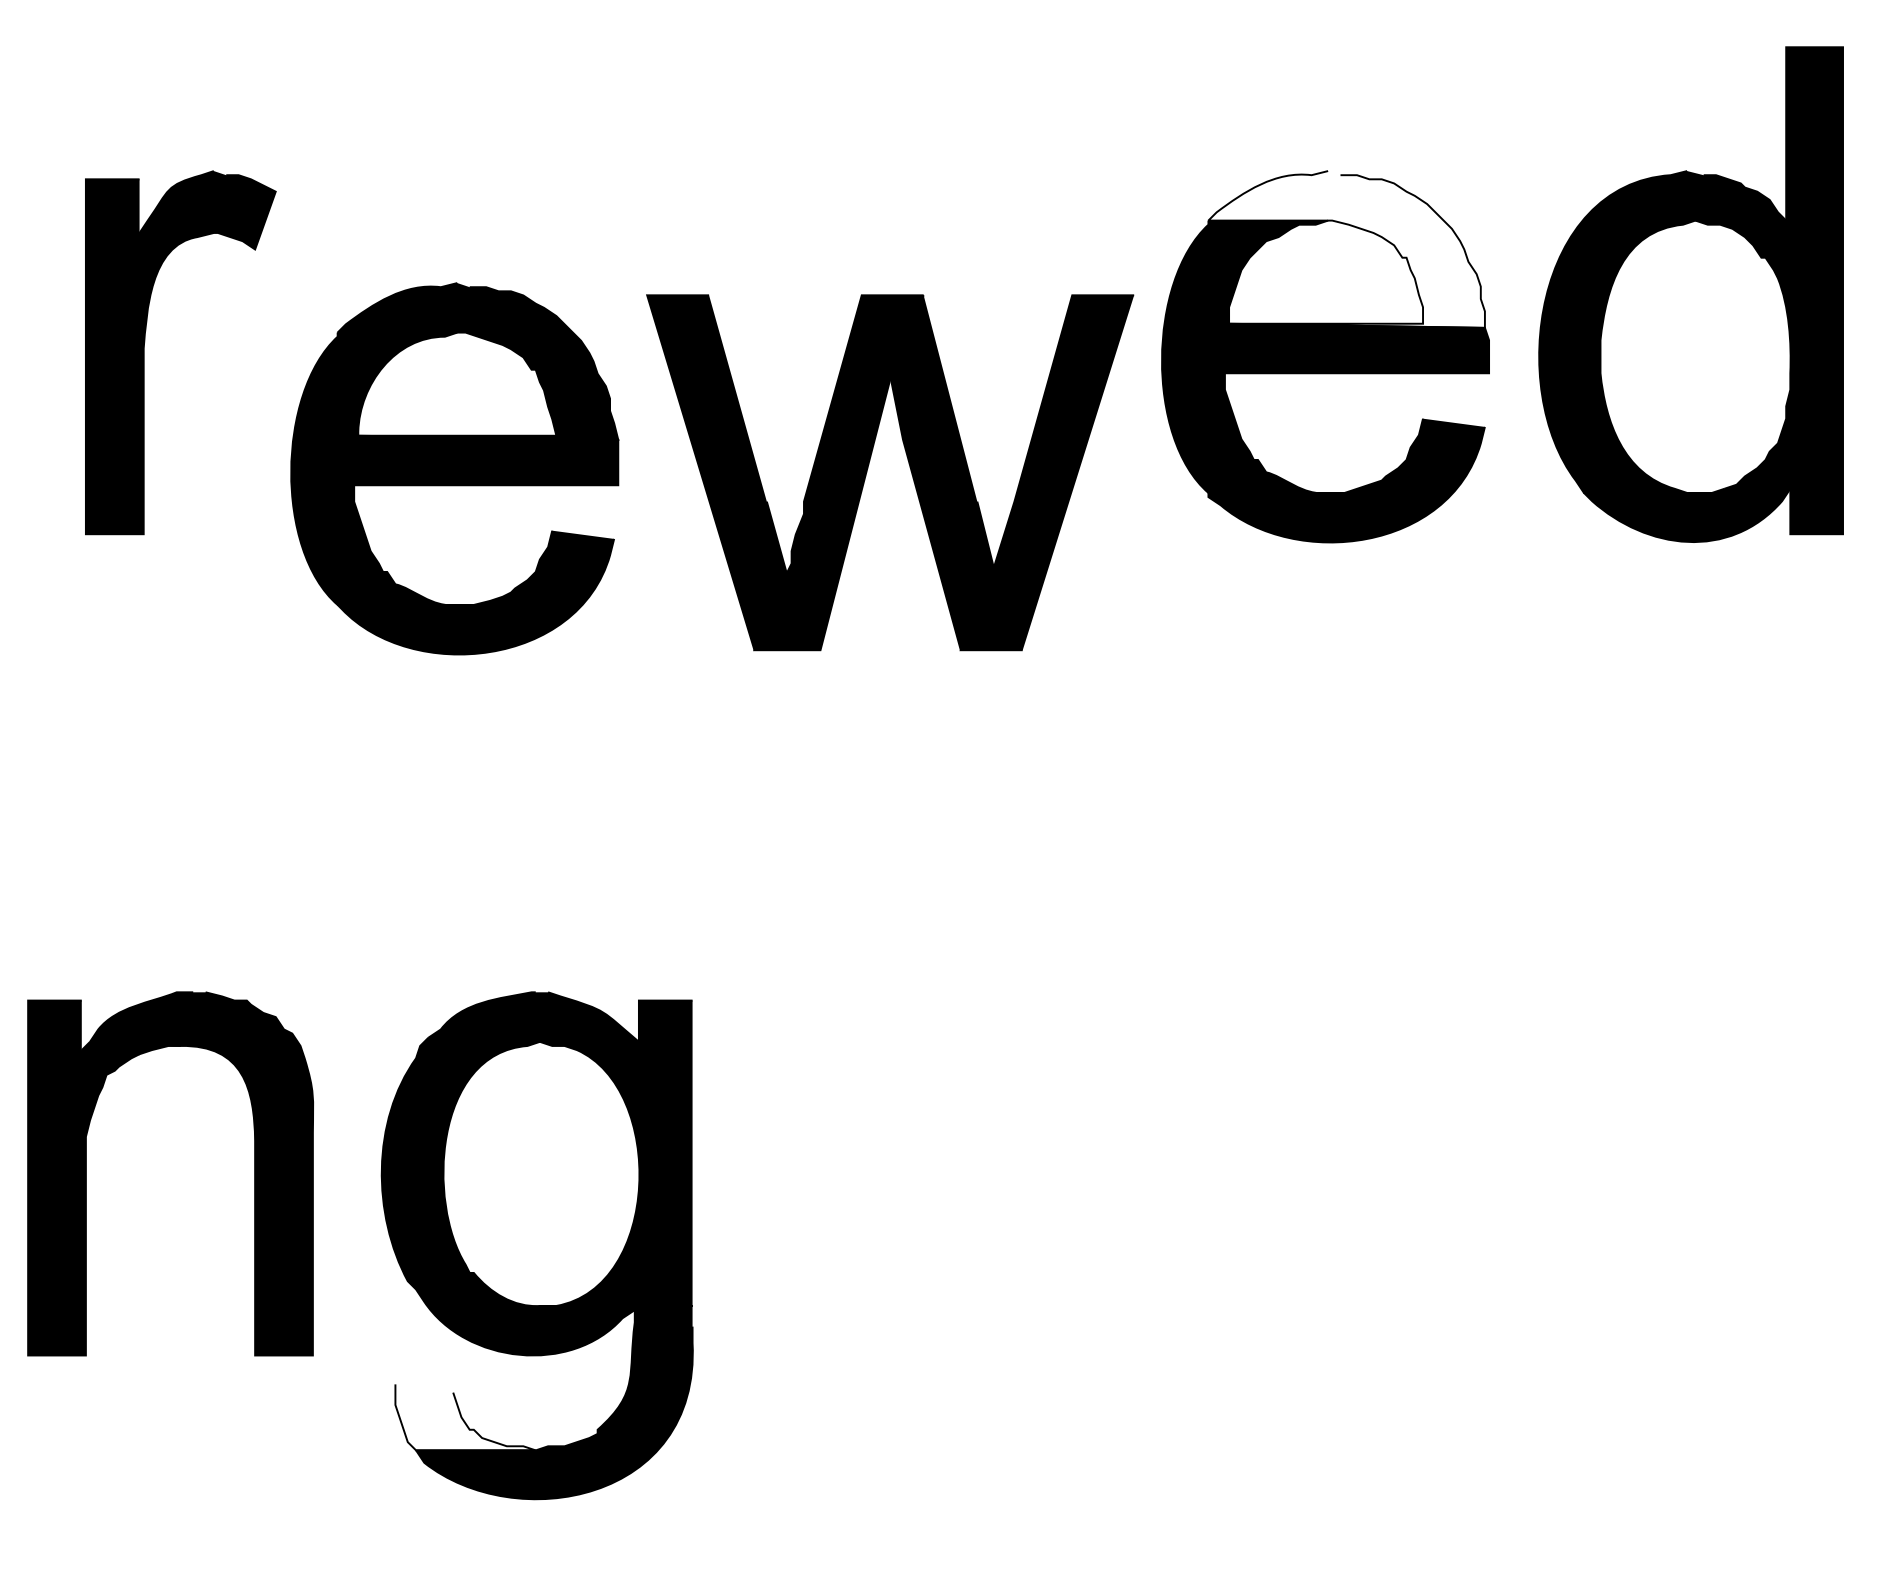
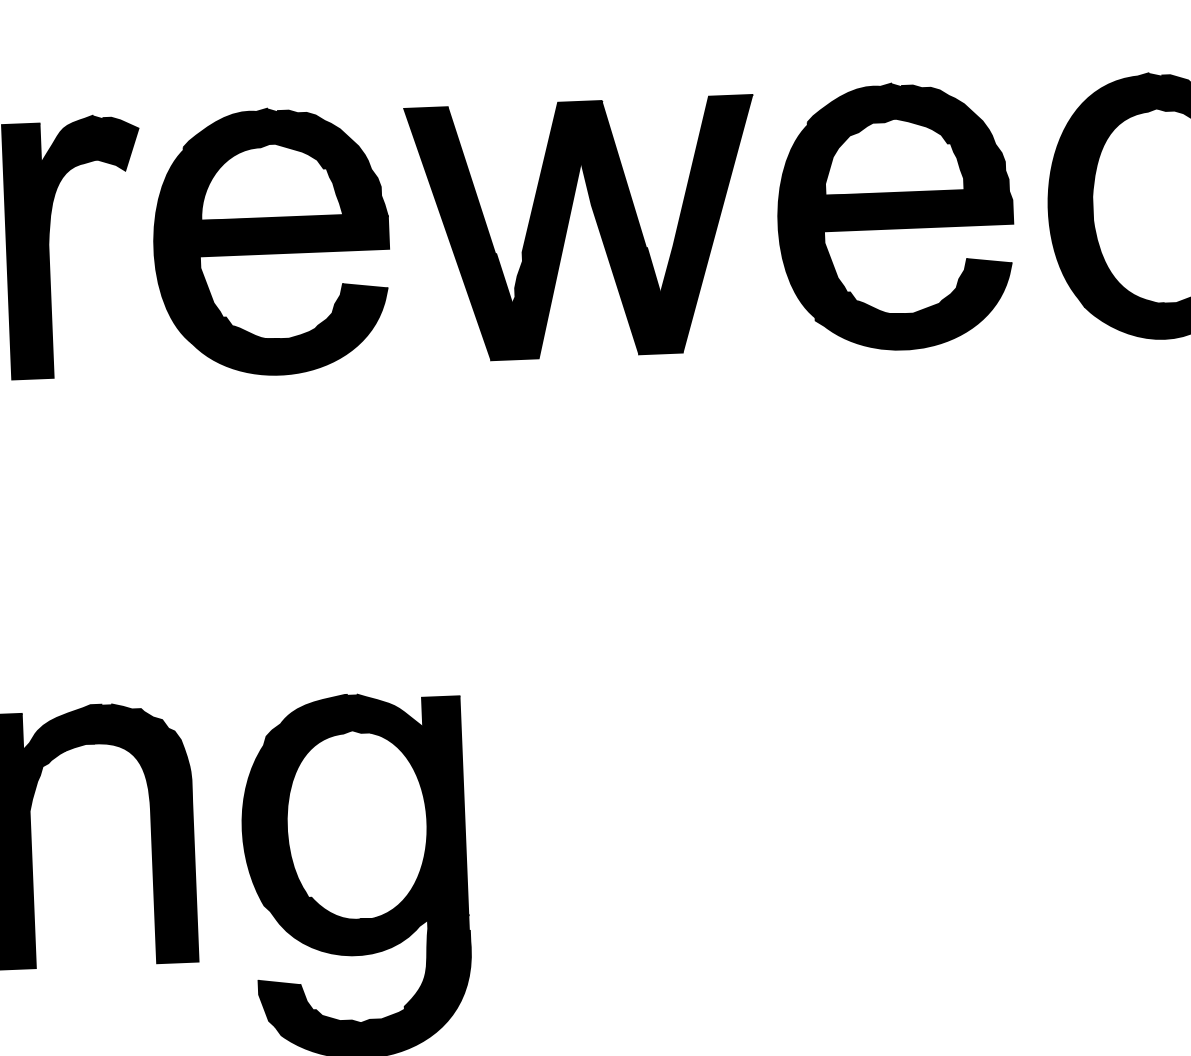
fill: (1346, 249) -> (907, 139), added
part: (909, 467) -> (597, 224), moved
part: (454, 468) -> (271, 241), moved
fill: (465, 1417) -> (309, 1001), added

